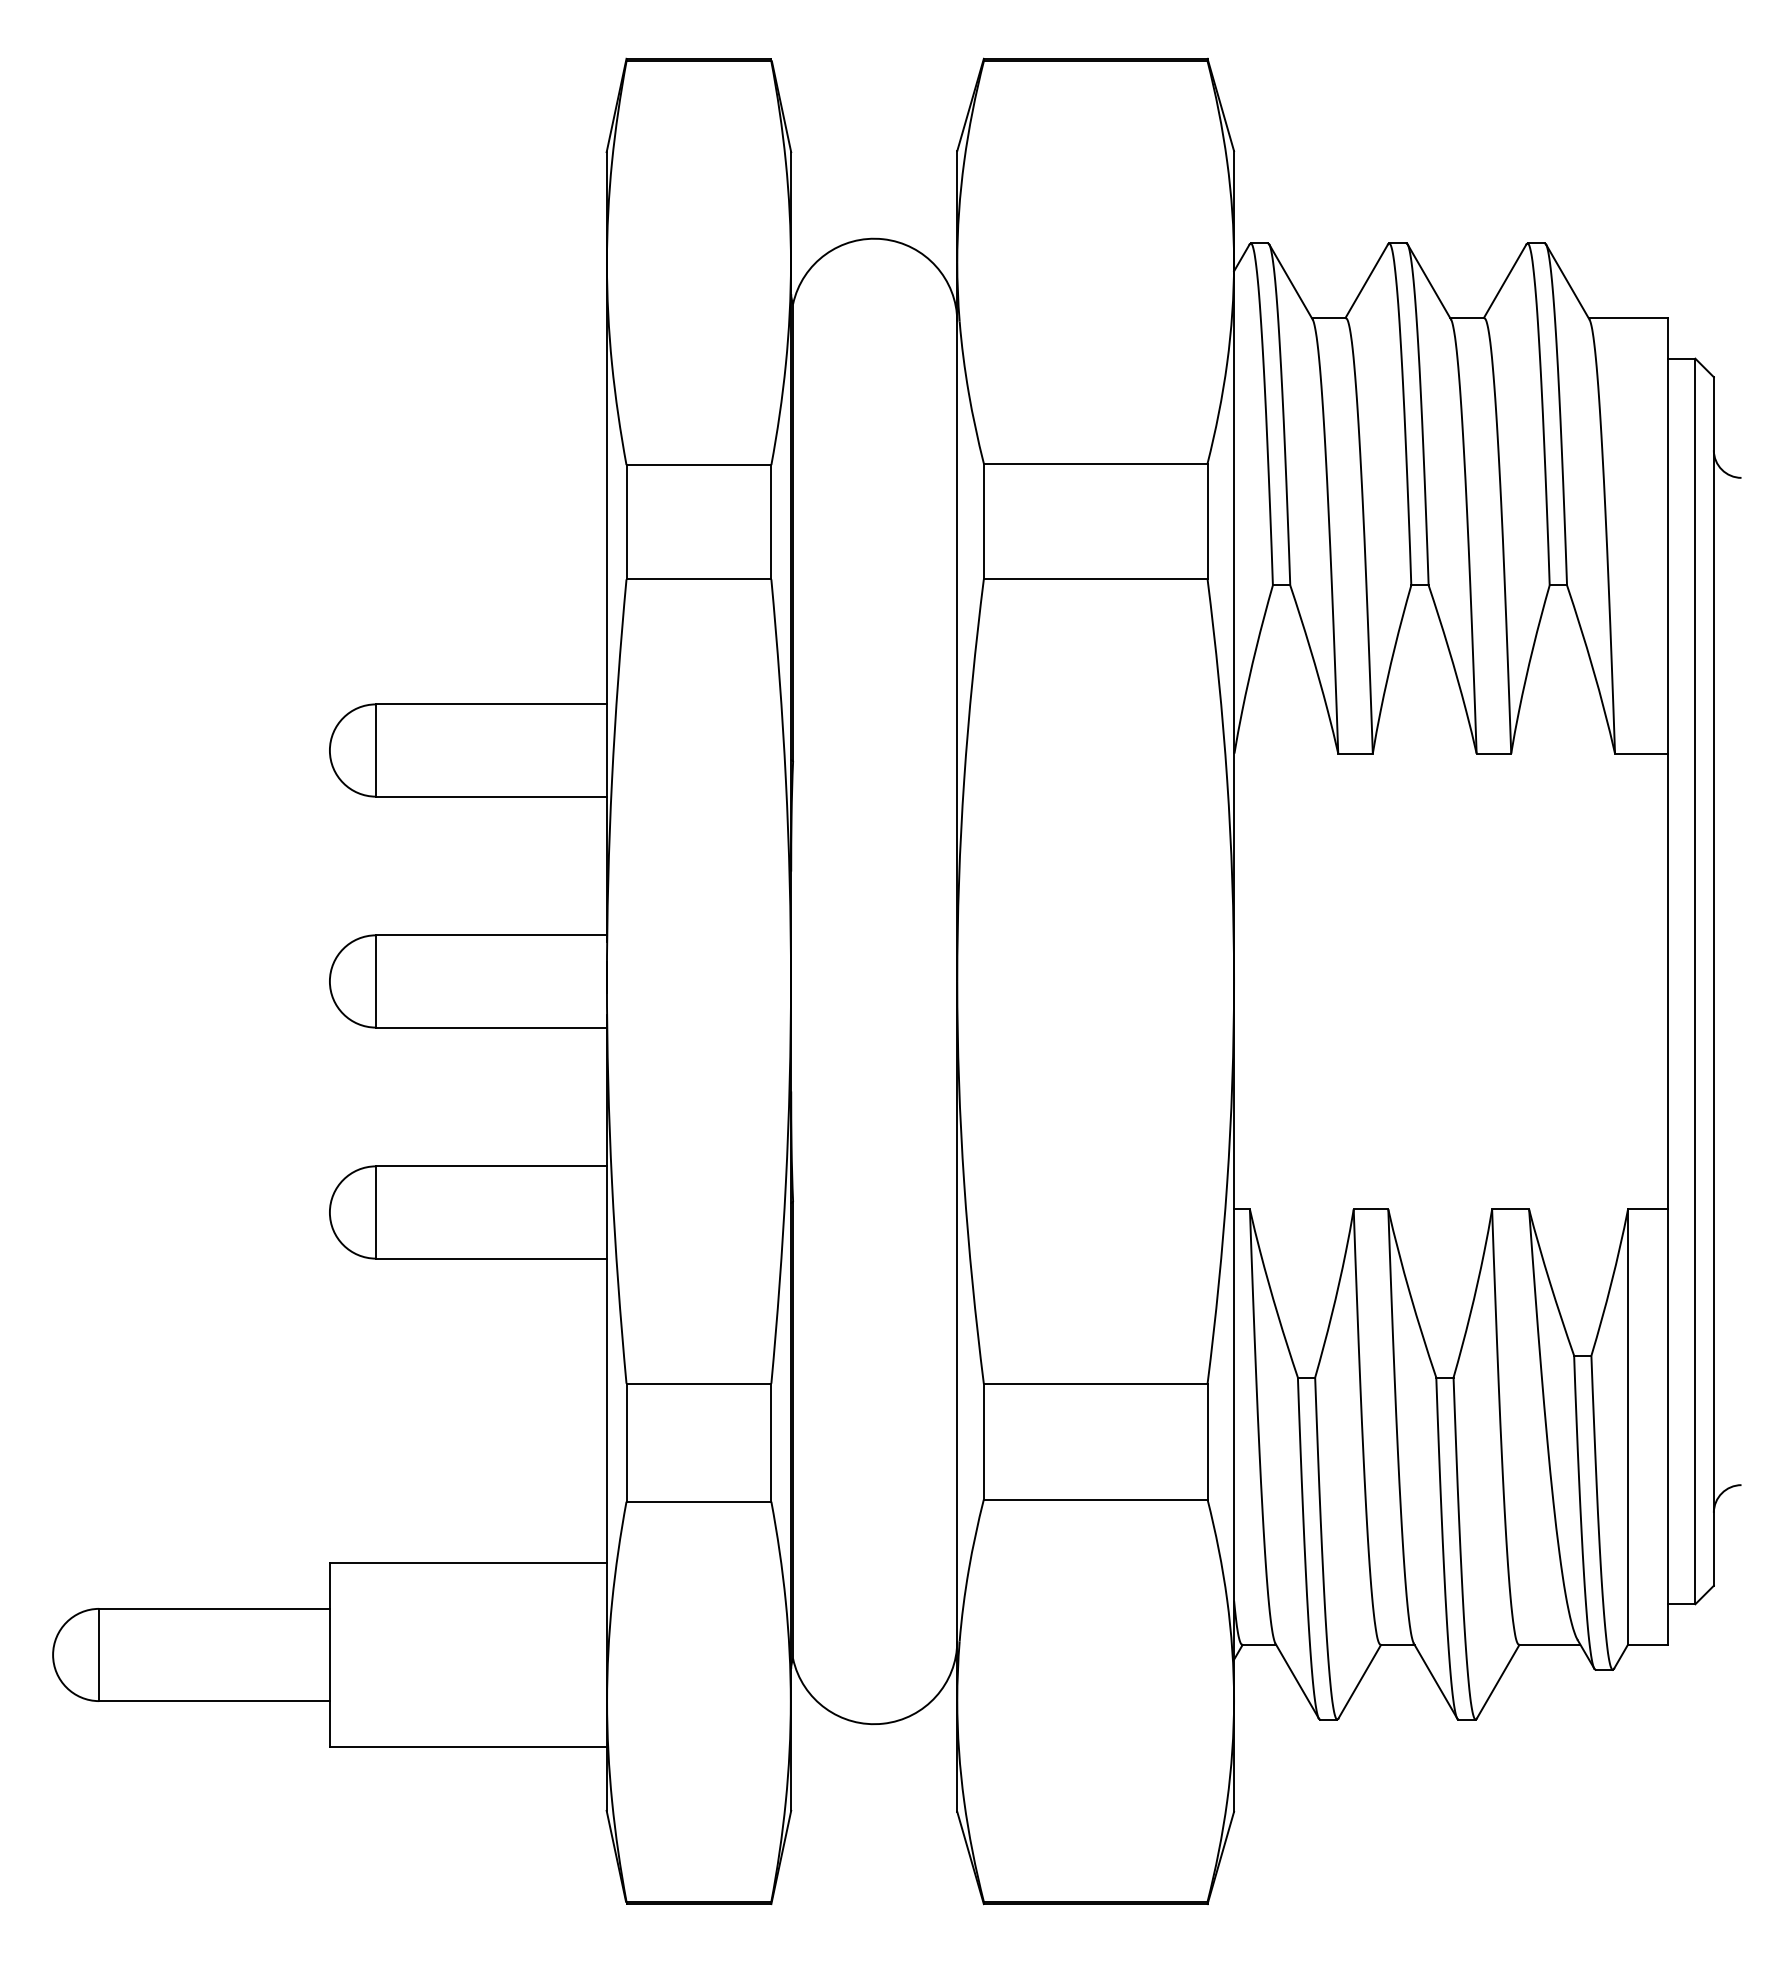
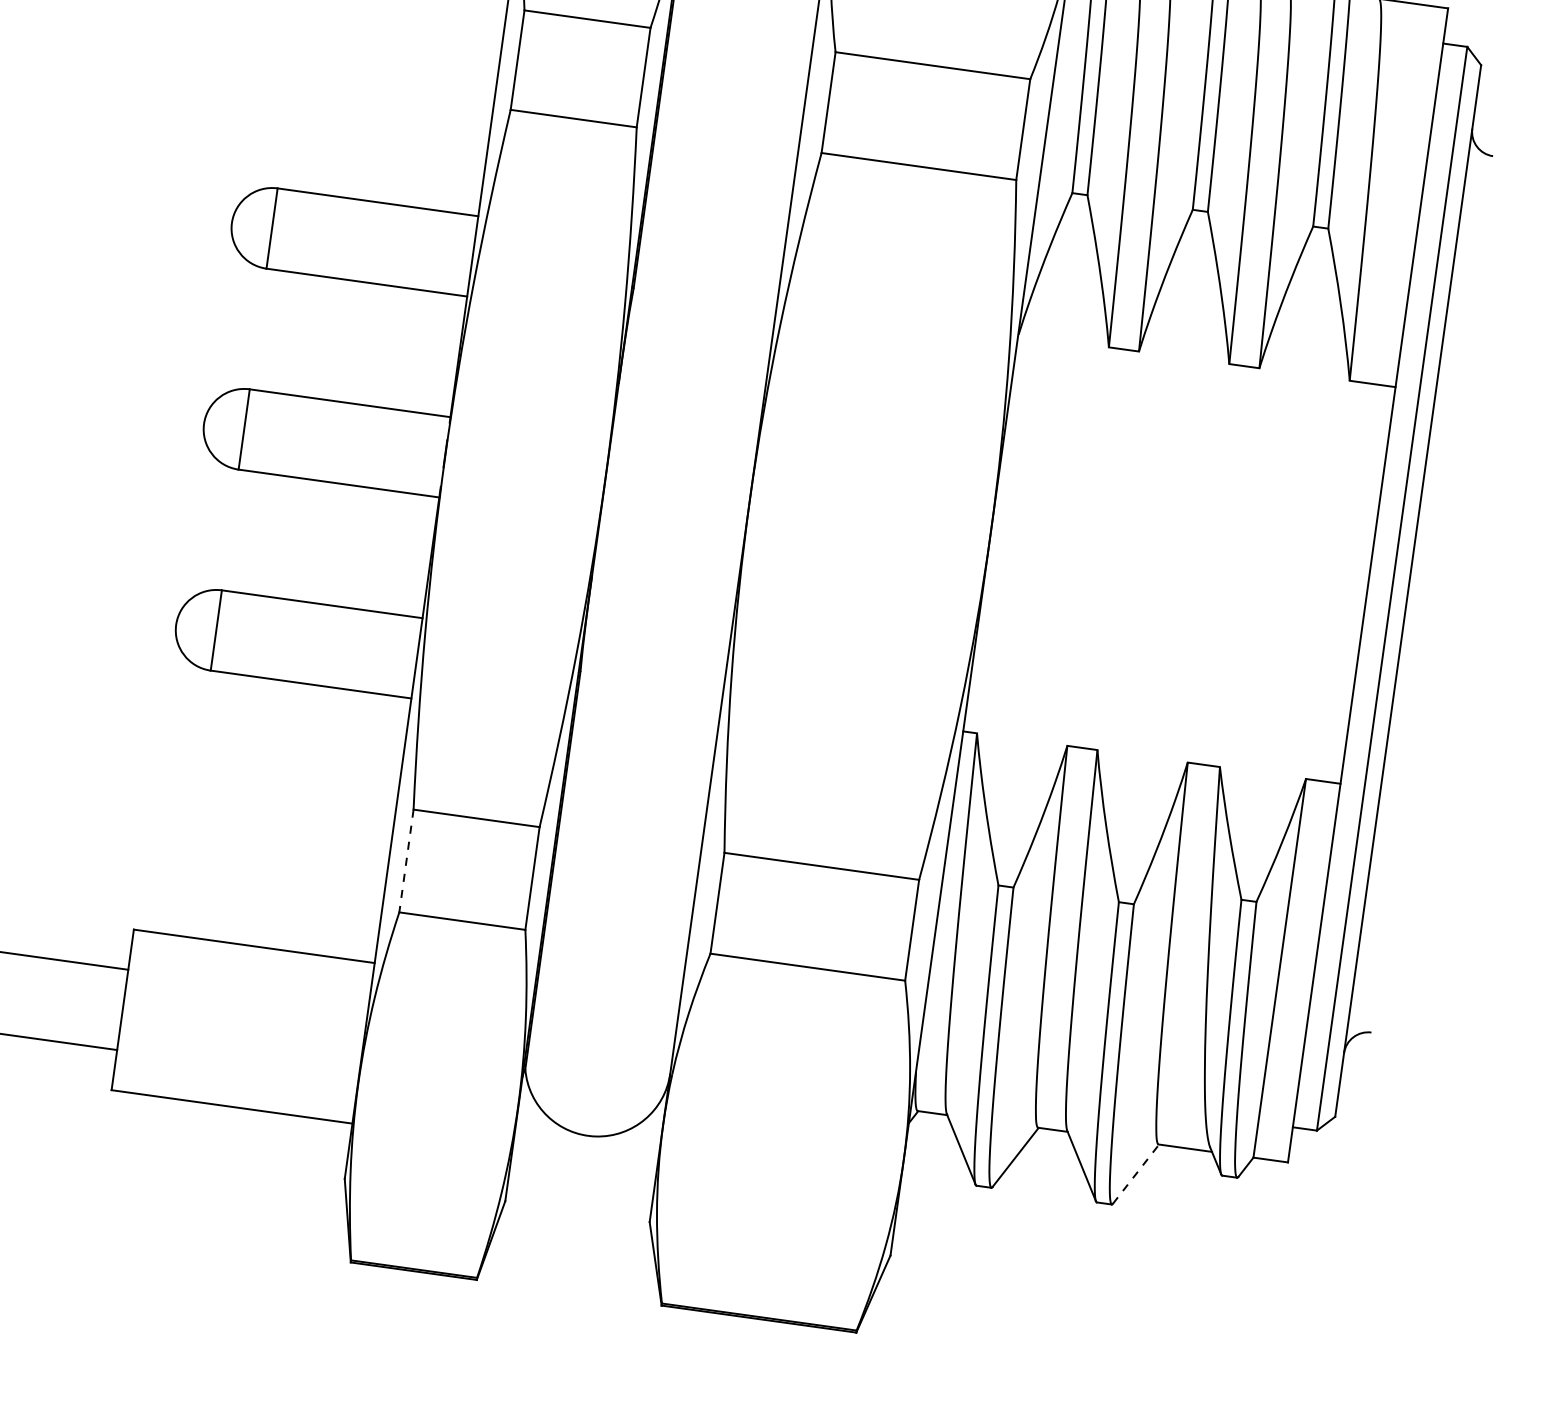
line: (626, 1443) -> (406, 861), solid -> dashed
line: (1498, 1681) -> (1136, 1174), solid -> dashed

